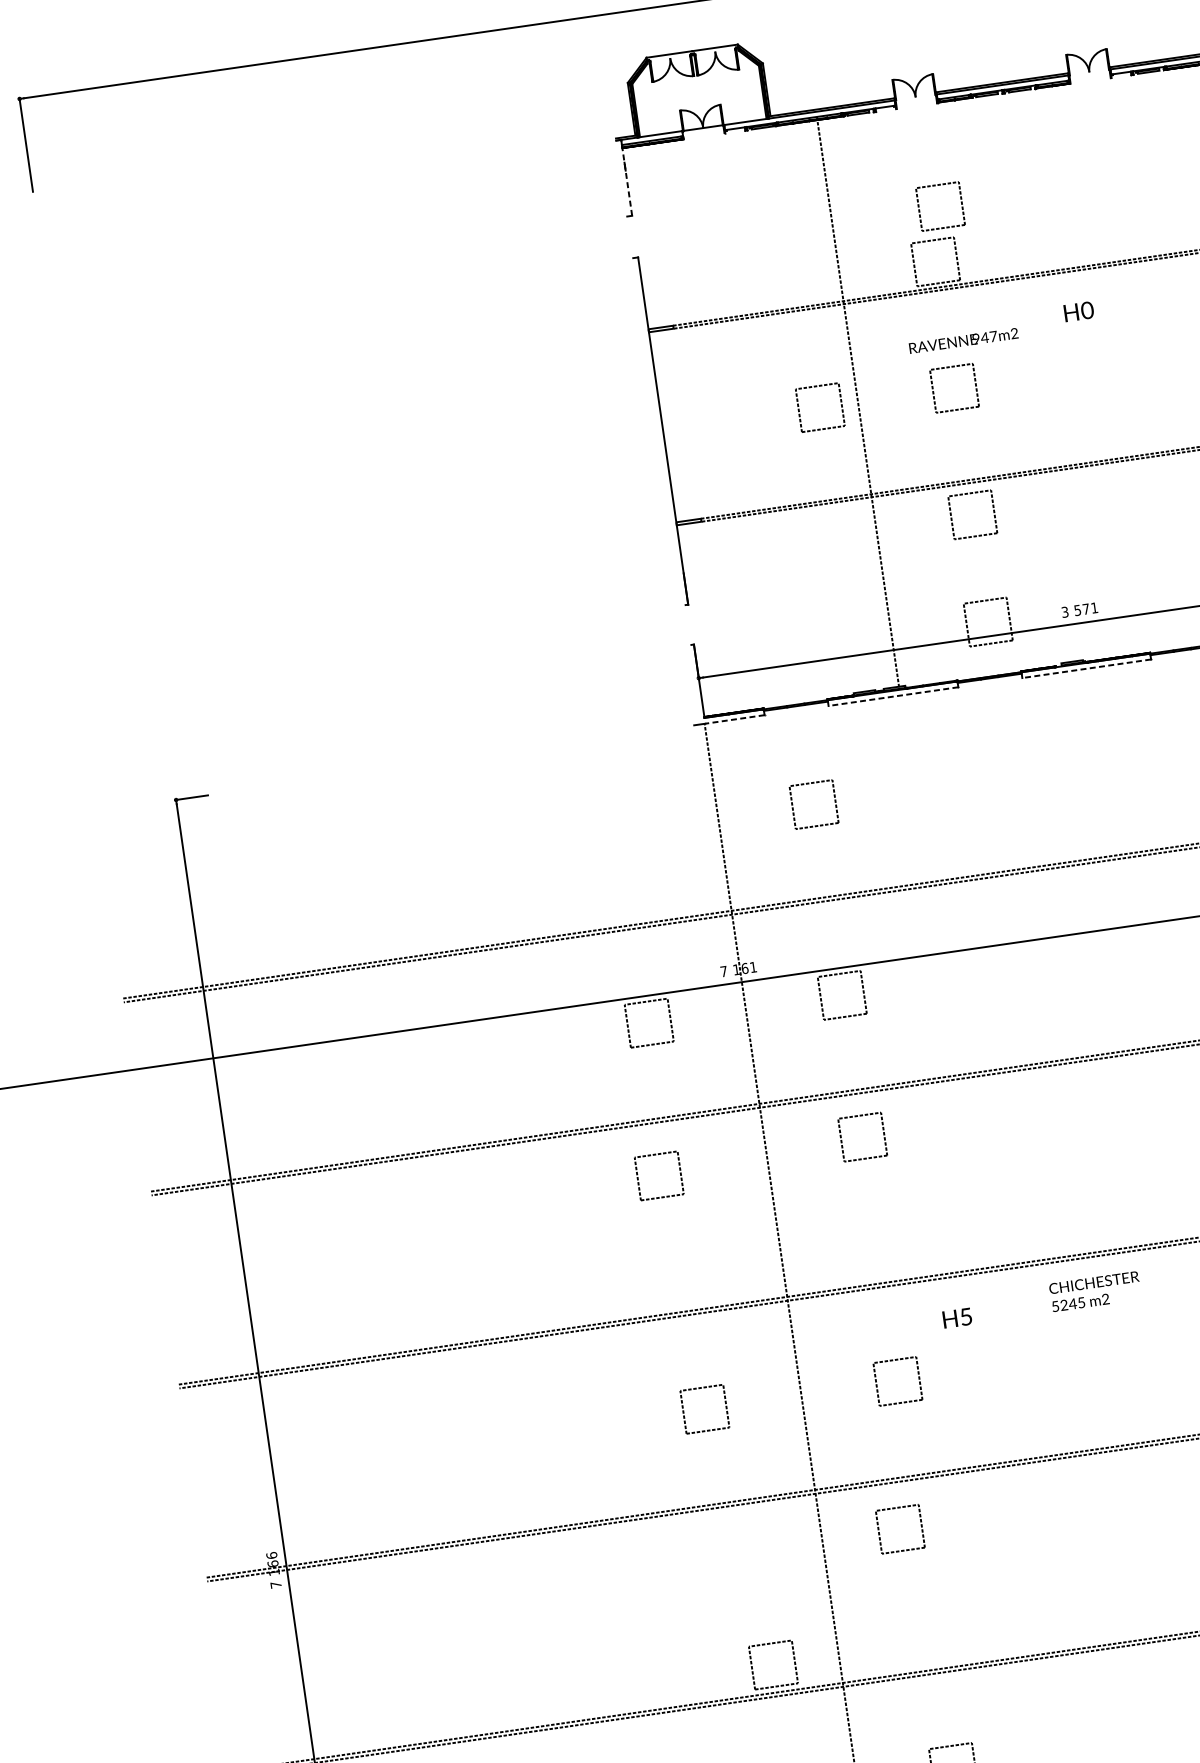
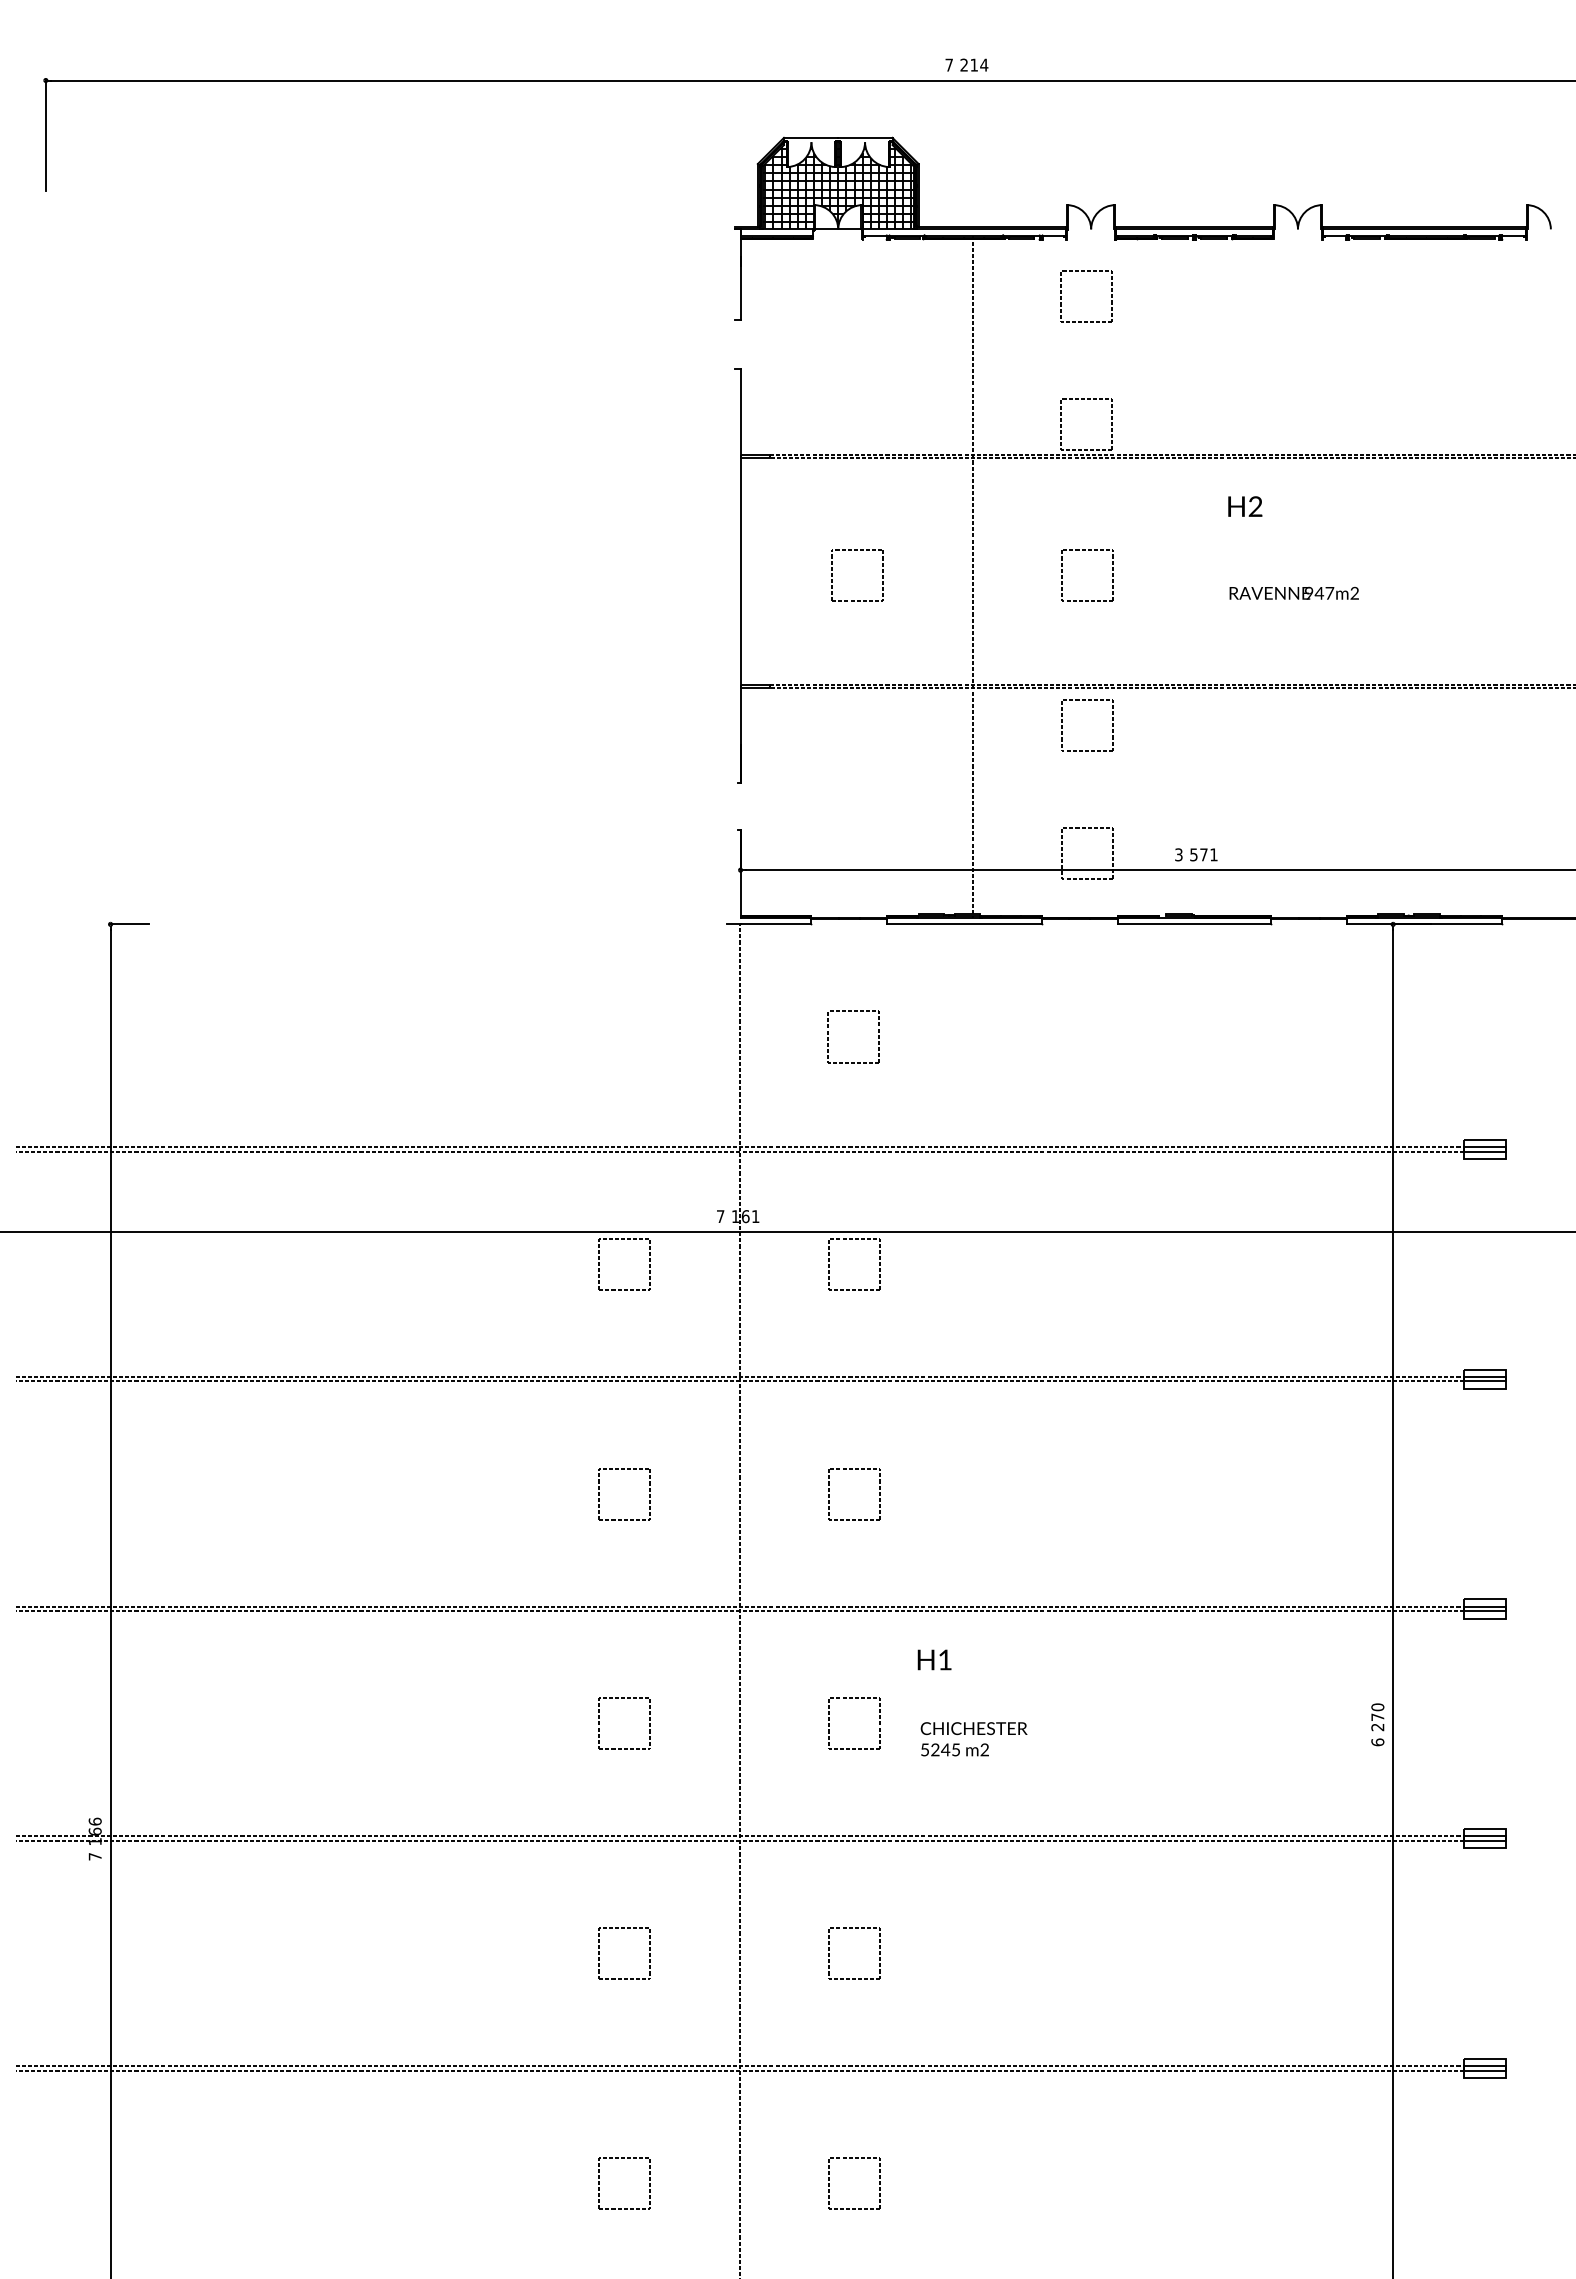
hatch: (697, 91) -> (837, 185), added
line: (626, 177) -> (740, 274), dashed -> solid
part: (919, 209) -> (1061, 296), moved
text: (1087, 310) -> (1255, 506), H0 -> H2
text: (963, 340) -> (1293, 592), moved
part: (817, 387) -> (857, 550), moved
line: (1086, 668) -> (1194, 924), dashed -> solid
line: (893, 696) -> (964, 924), dashed -> solid
line: (734, 719) -> (775, 924), dashed -> solid
part: (841, 1140) -> (829, 1494), moved
part: (656, 1155) -> (624, 1469), moved
text: (1094, 1291) -> (973, 1739), moved
text: (965, 1316) -> (944, 1659), H5 -> H1
part: (879, 1532) -> (829, 1953), moved
part: (770, 1643) -> (624, 1928), moved

